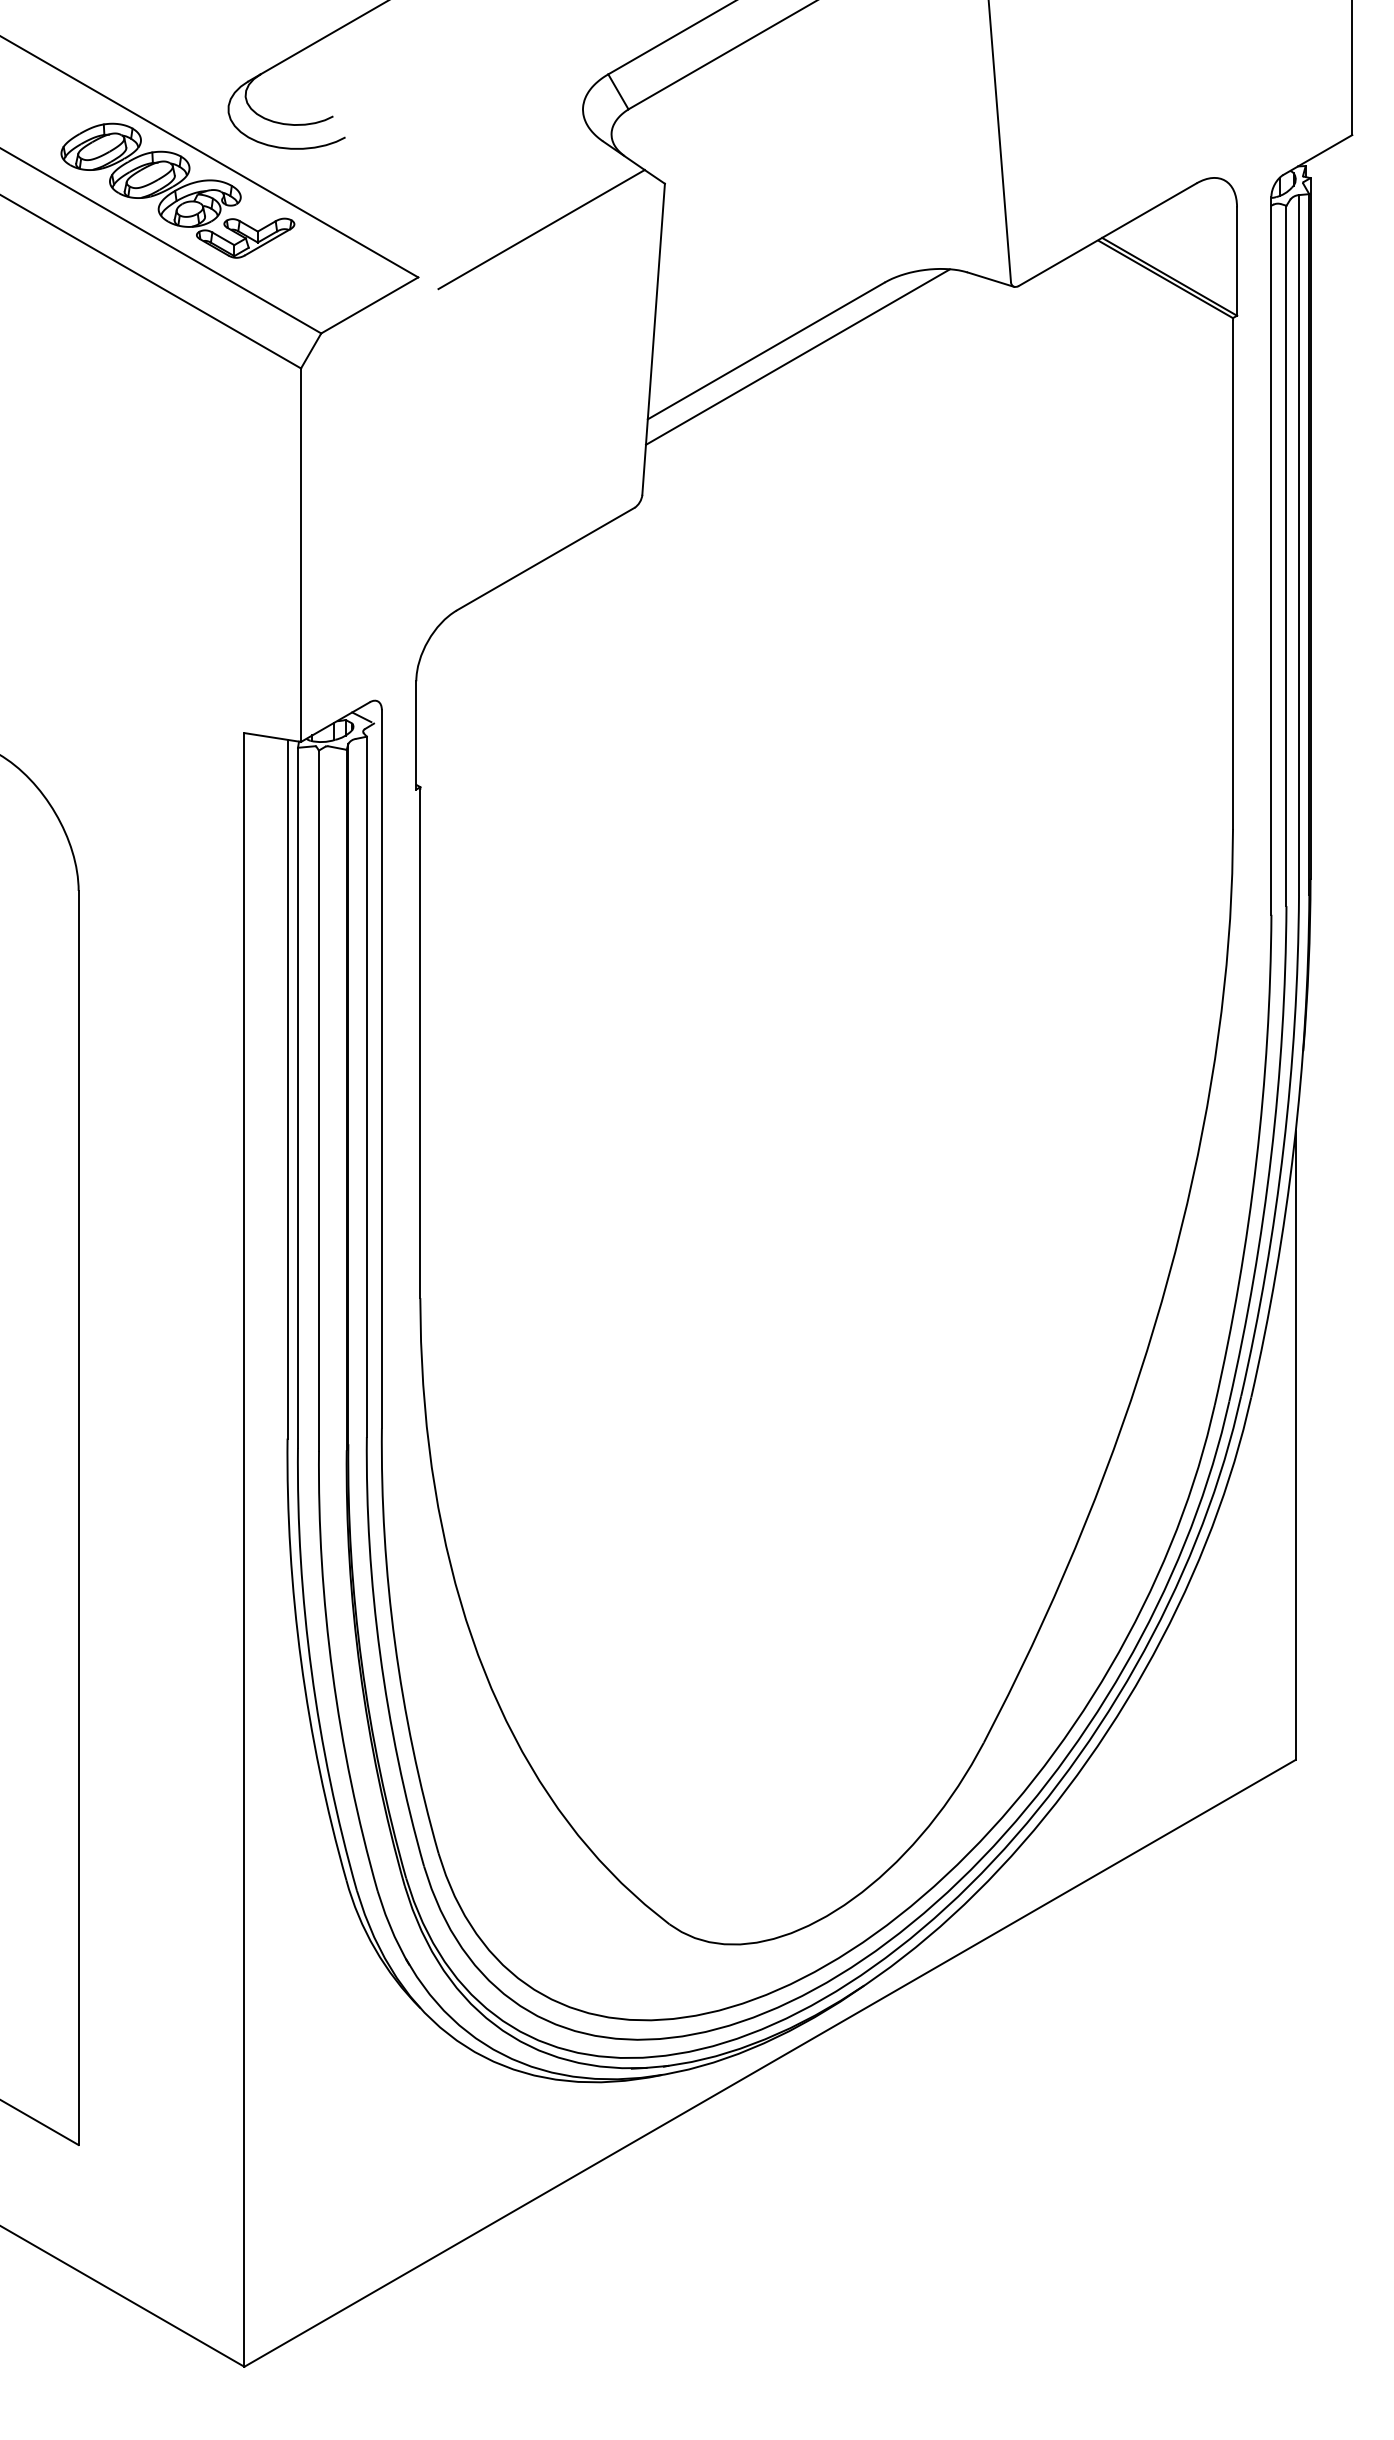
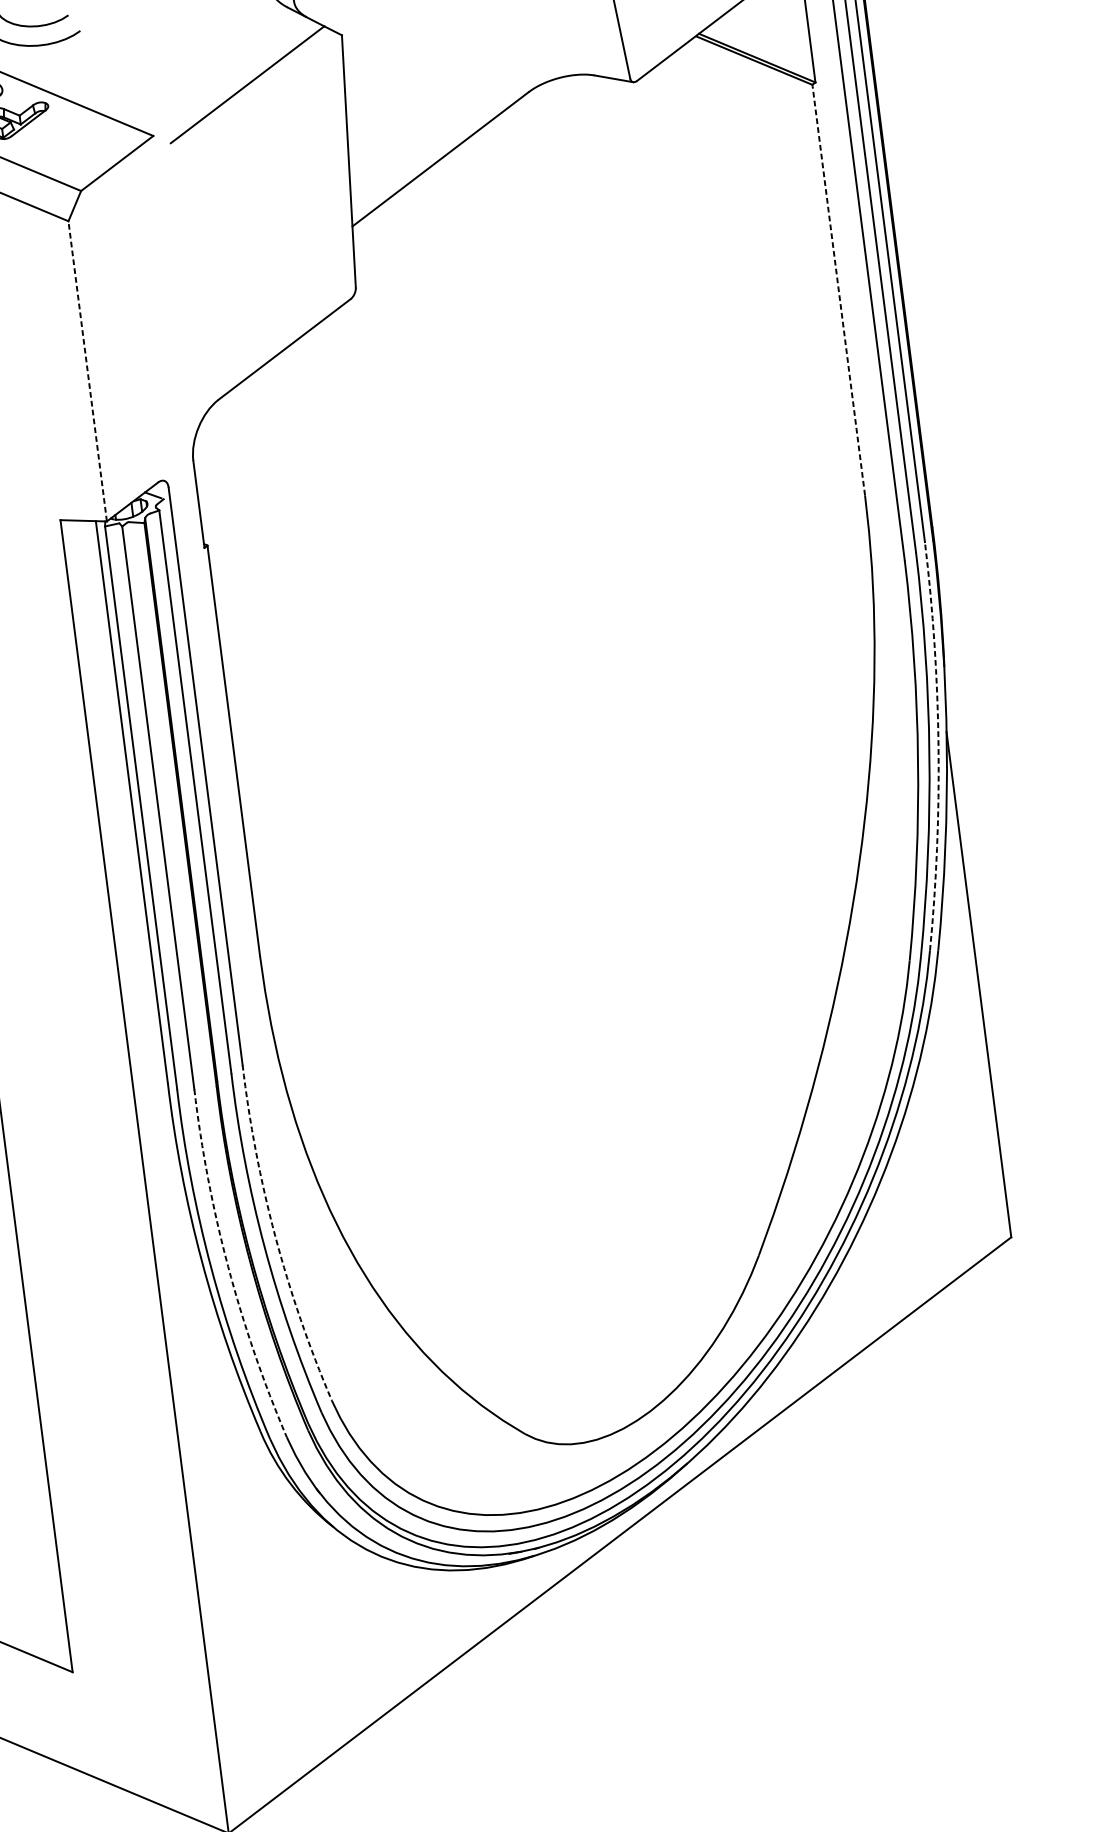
line: (797, 356) -> (466, 160), removed
line: (301, 555) -> (88, 371), solid -> dashed
line: (1233, 574) -> (839, 290), solid -> dashed
arc: (1283, 1147) -> (938, 746), solid -> dashed
arc: (394, 1642) -> (274, 1235), solid -> dashed
arc: (332, 1673) -> (228, 1267), solid -> dashed

